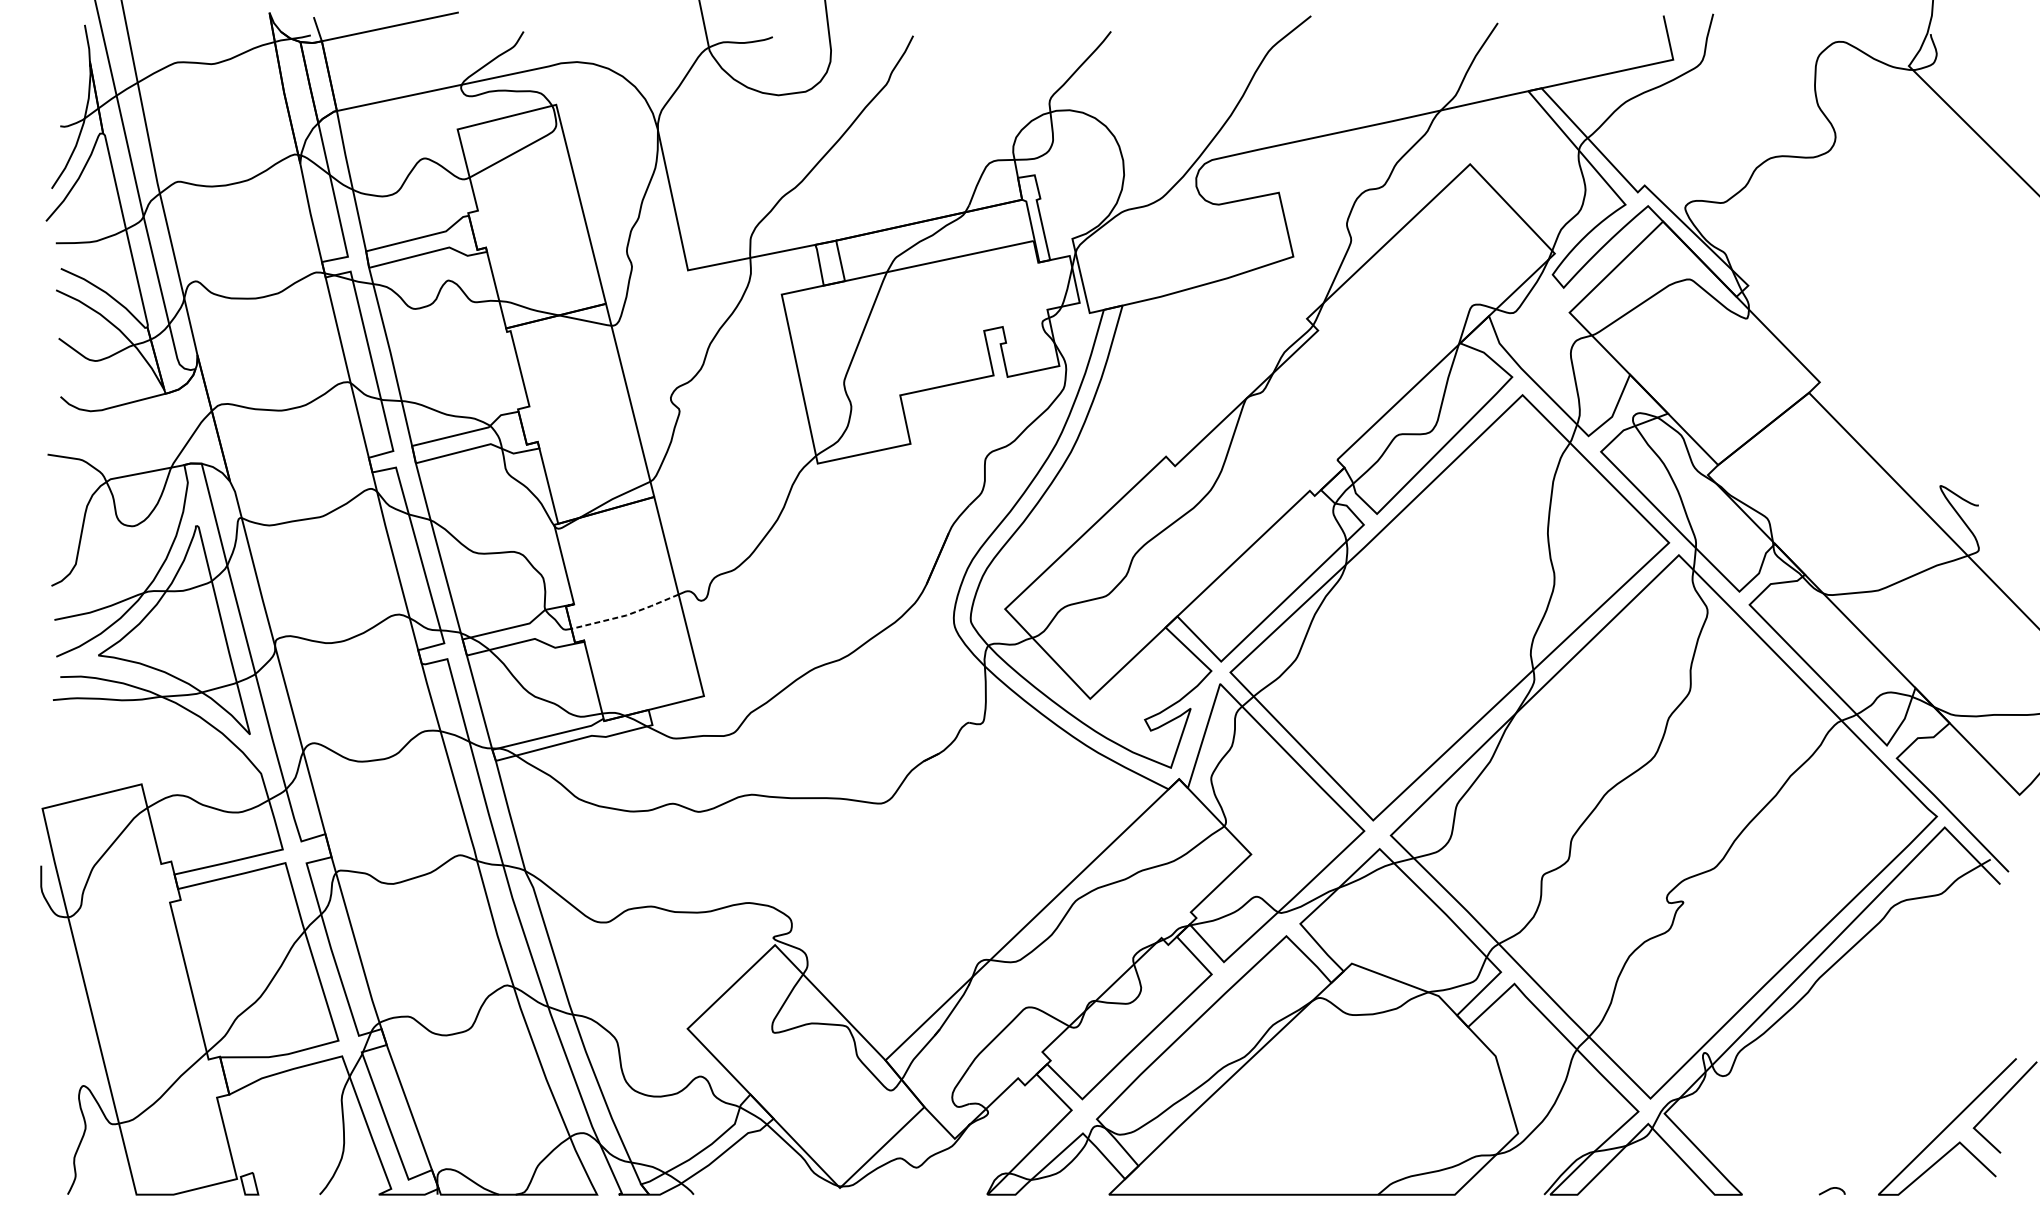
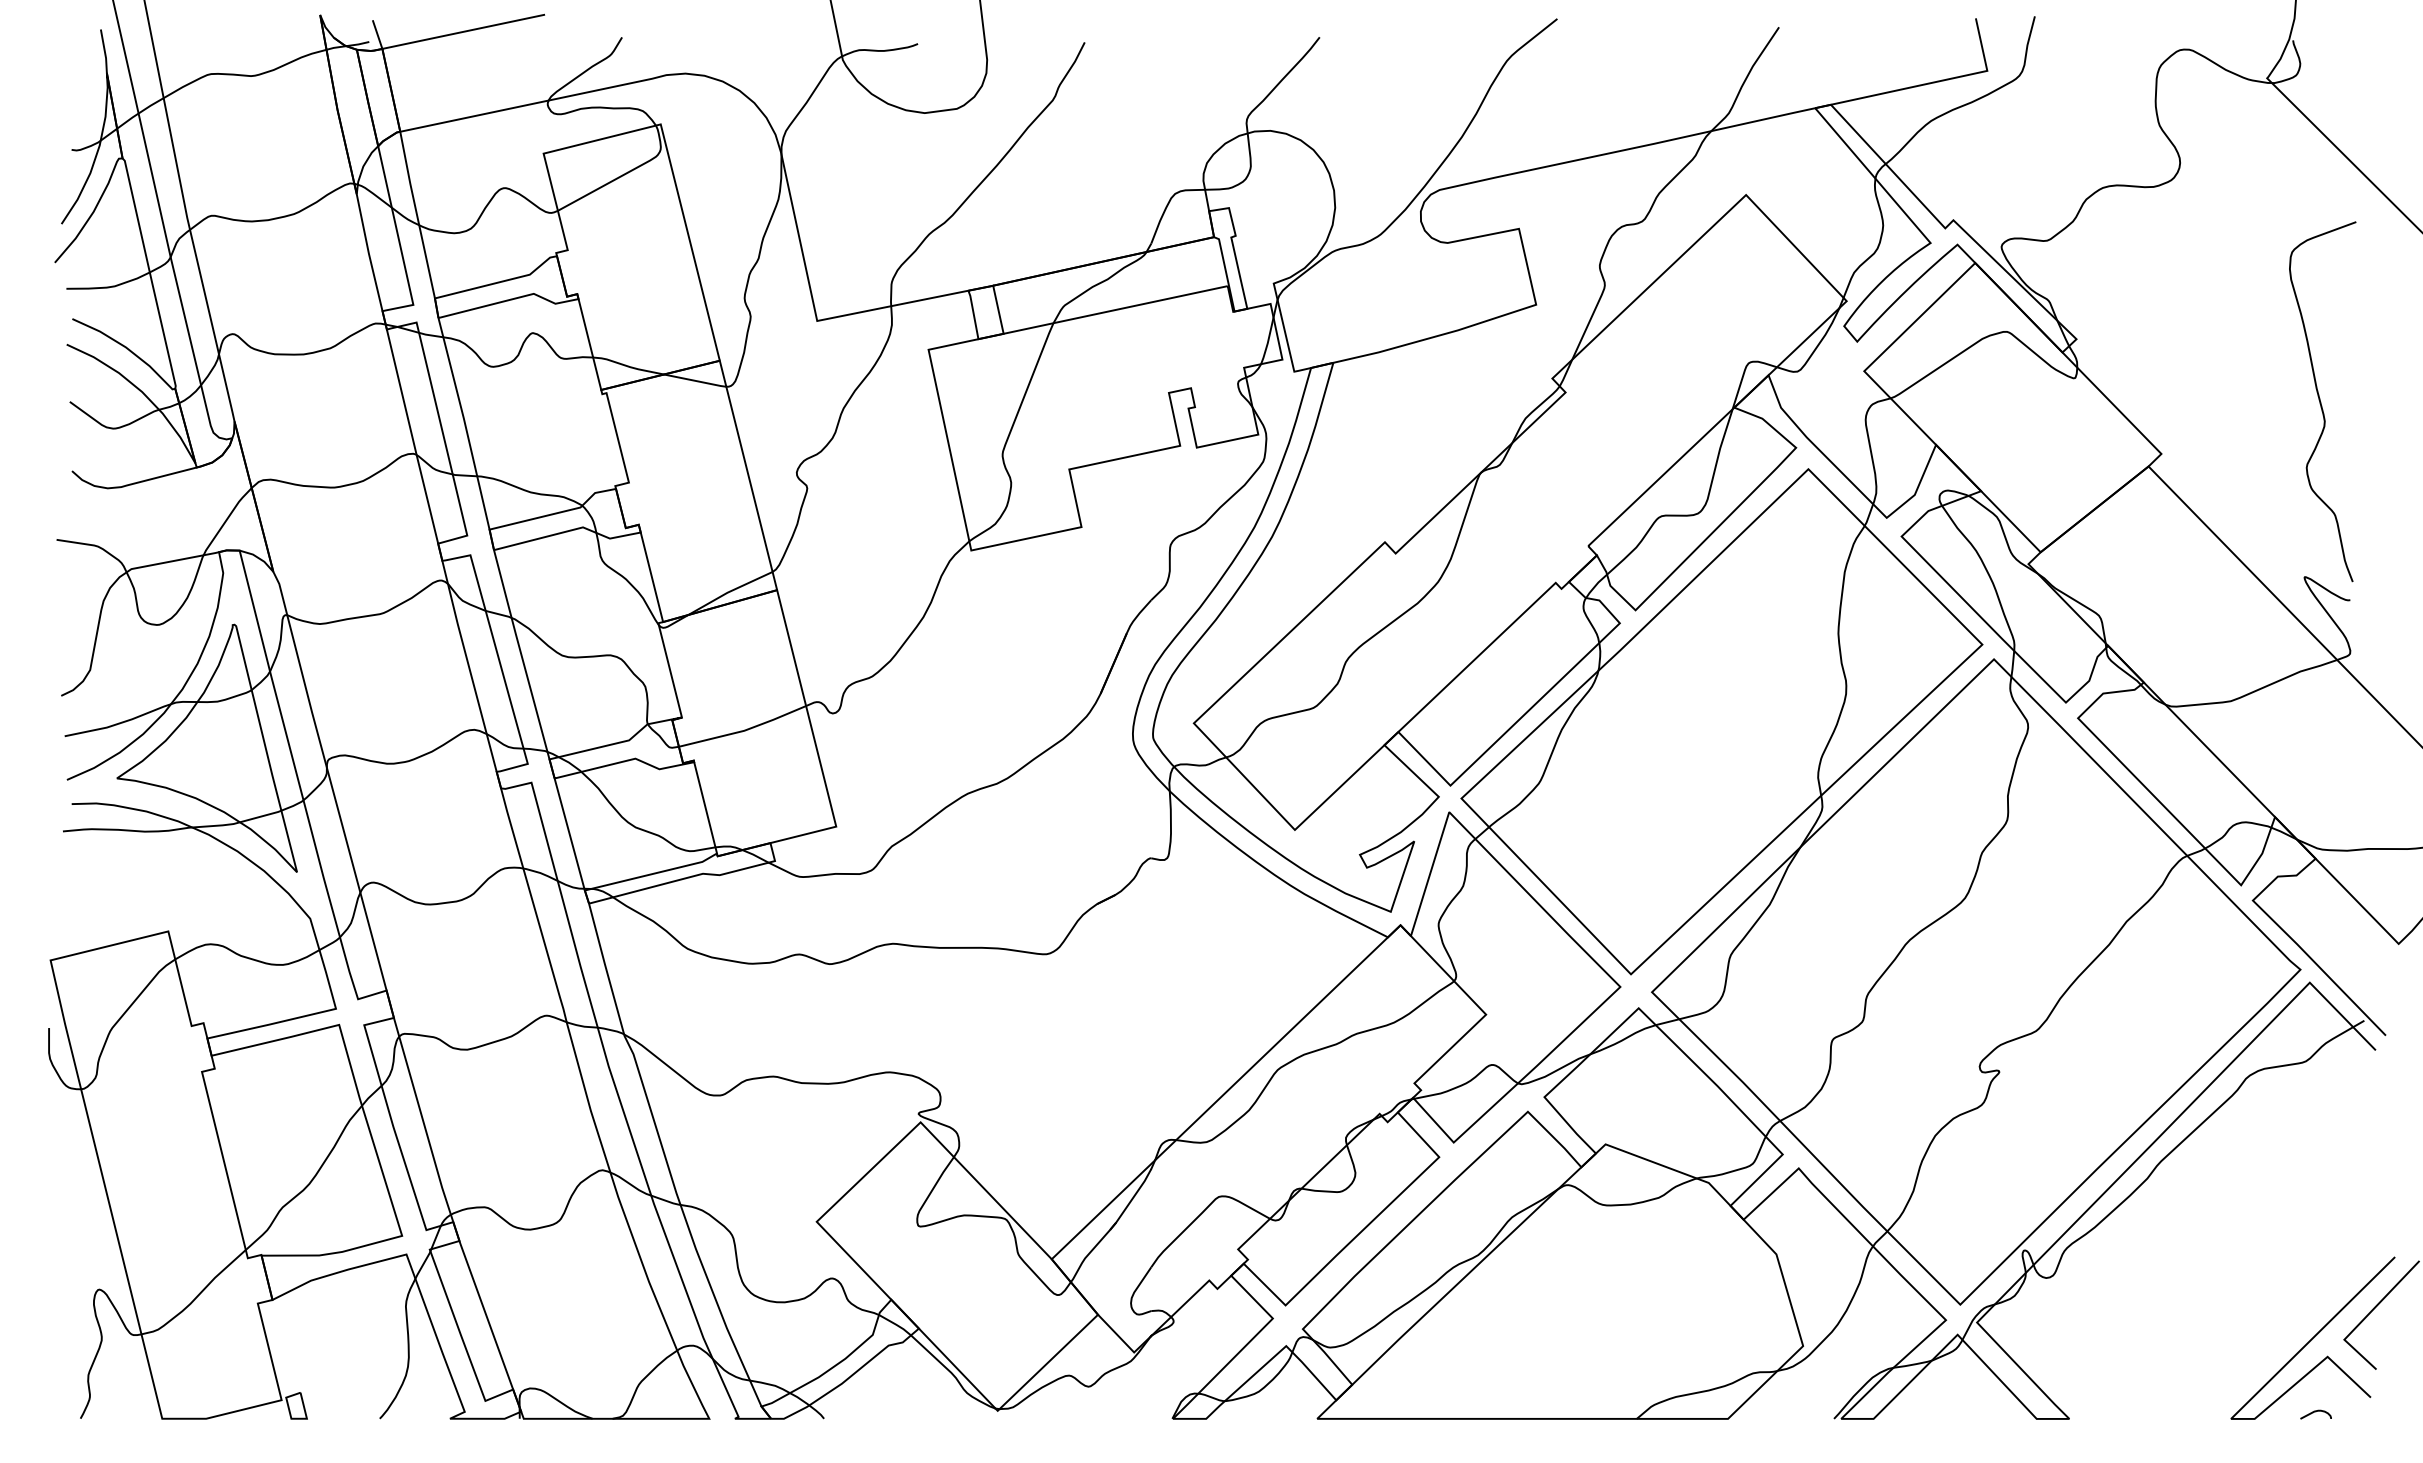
curve: (1954, 338) -> (2321, 402), added
line: (626, 615) -> (744, 730), dashed -> solid
curve: (1831, 1189) -> (2315, 1412), moved

